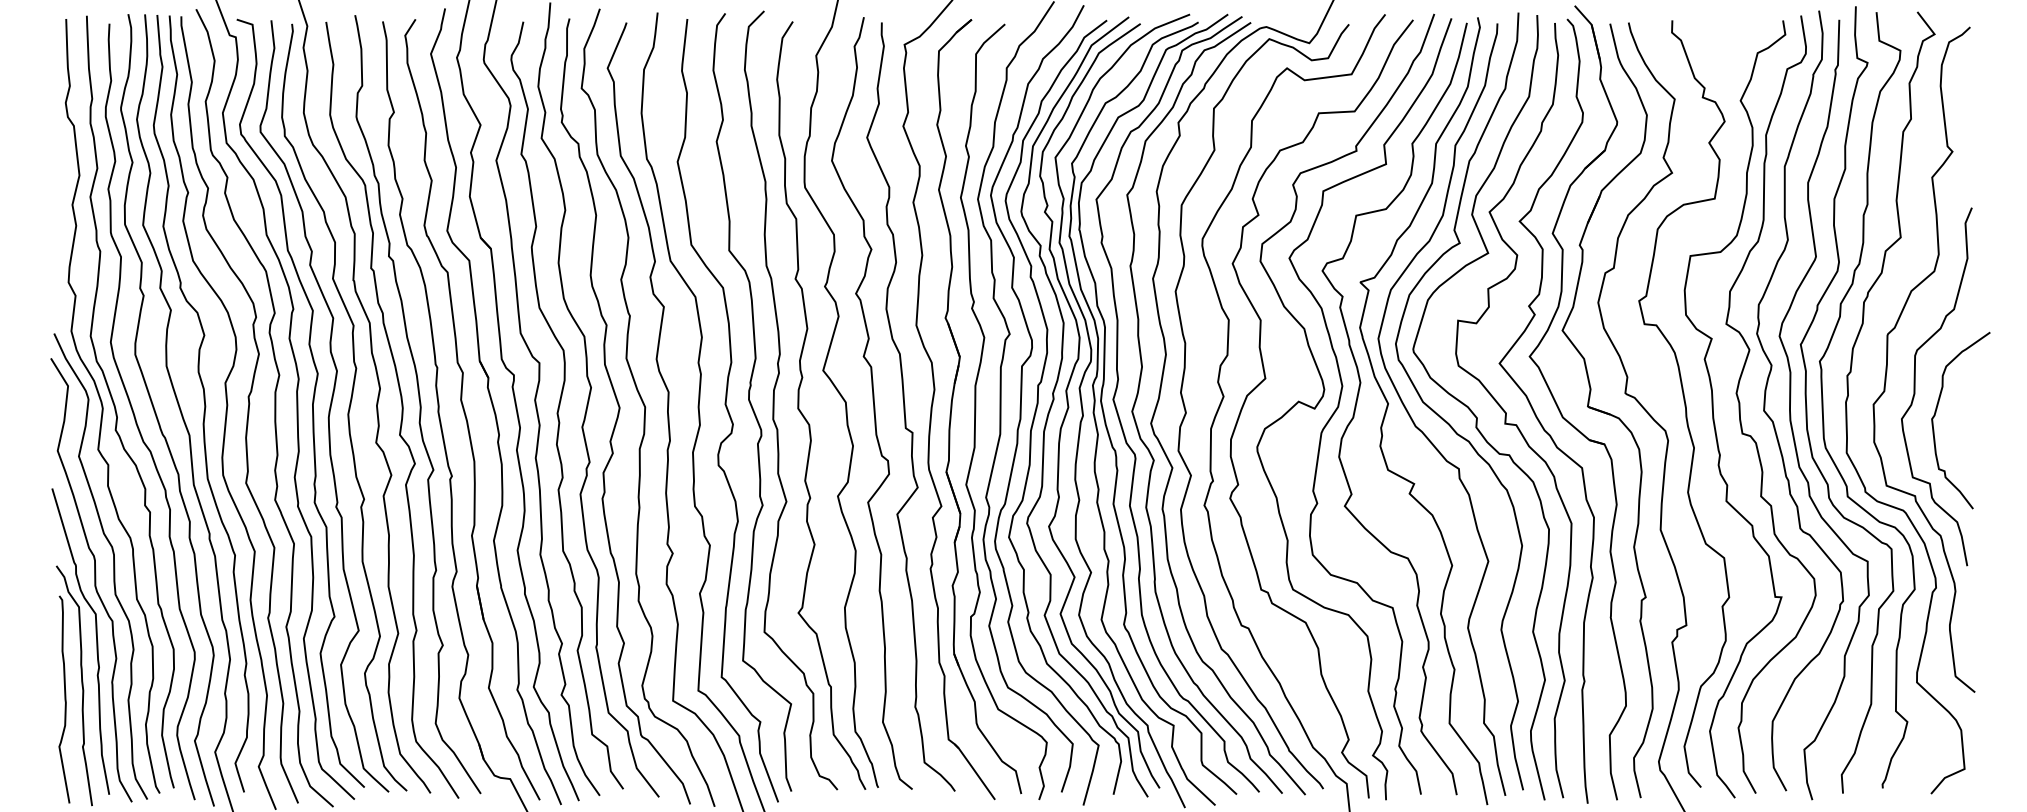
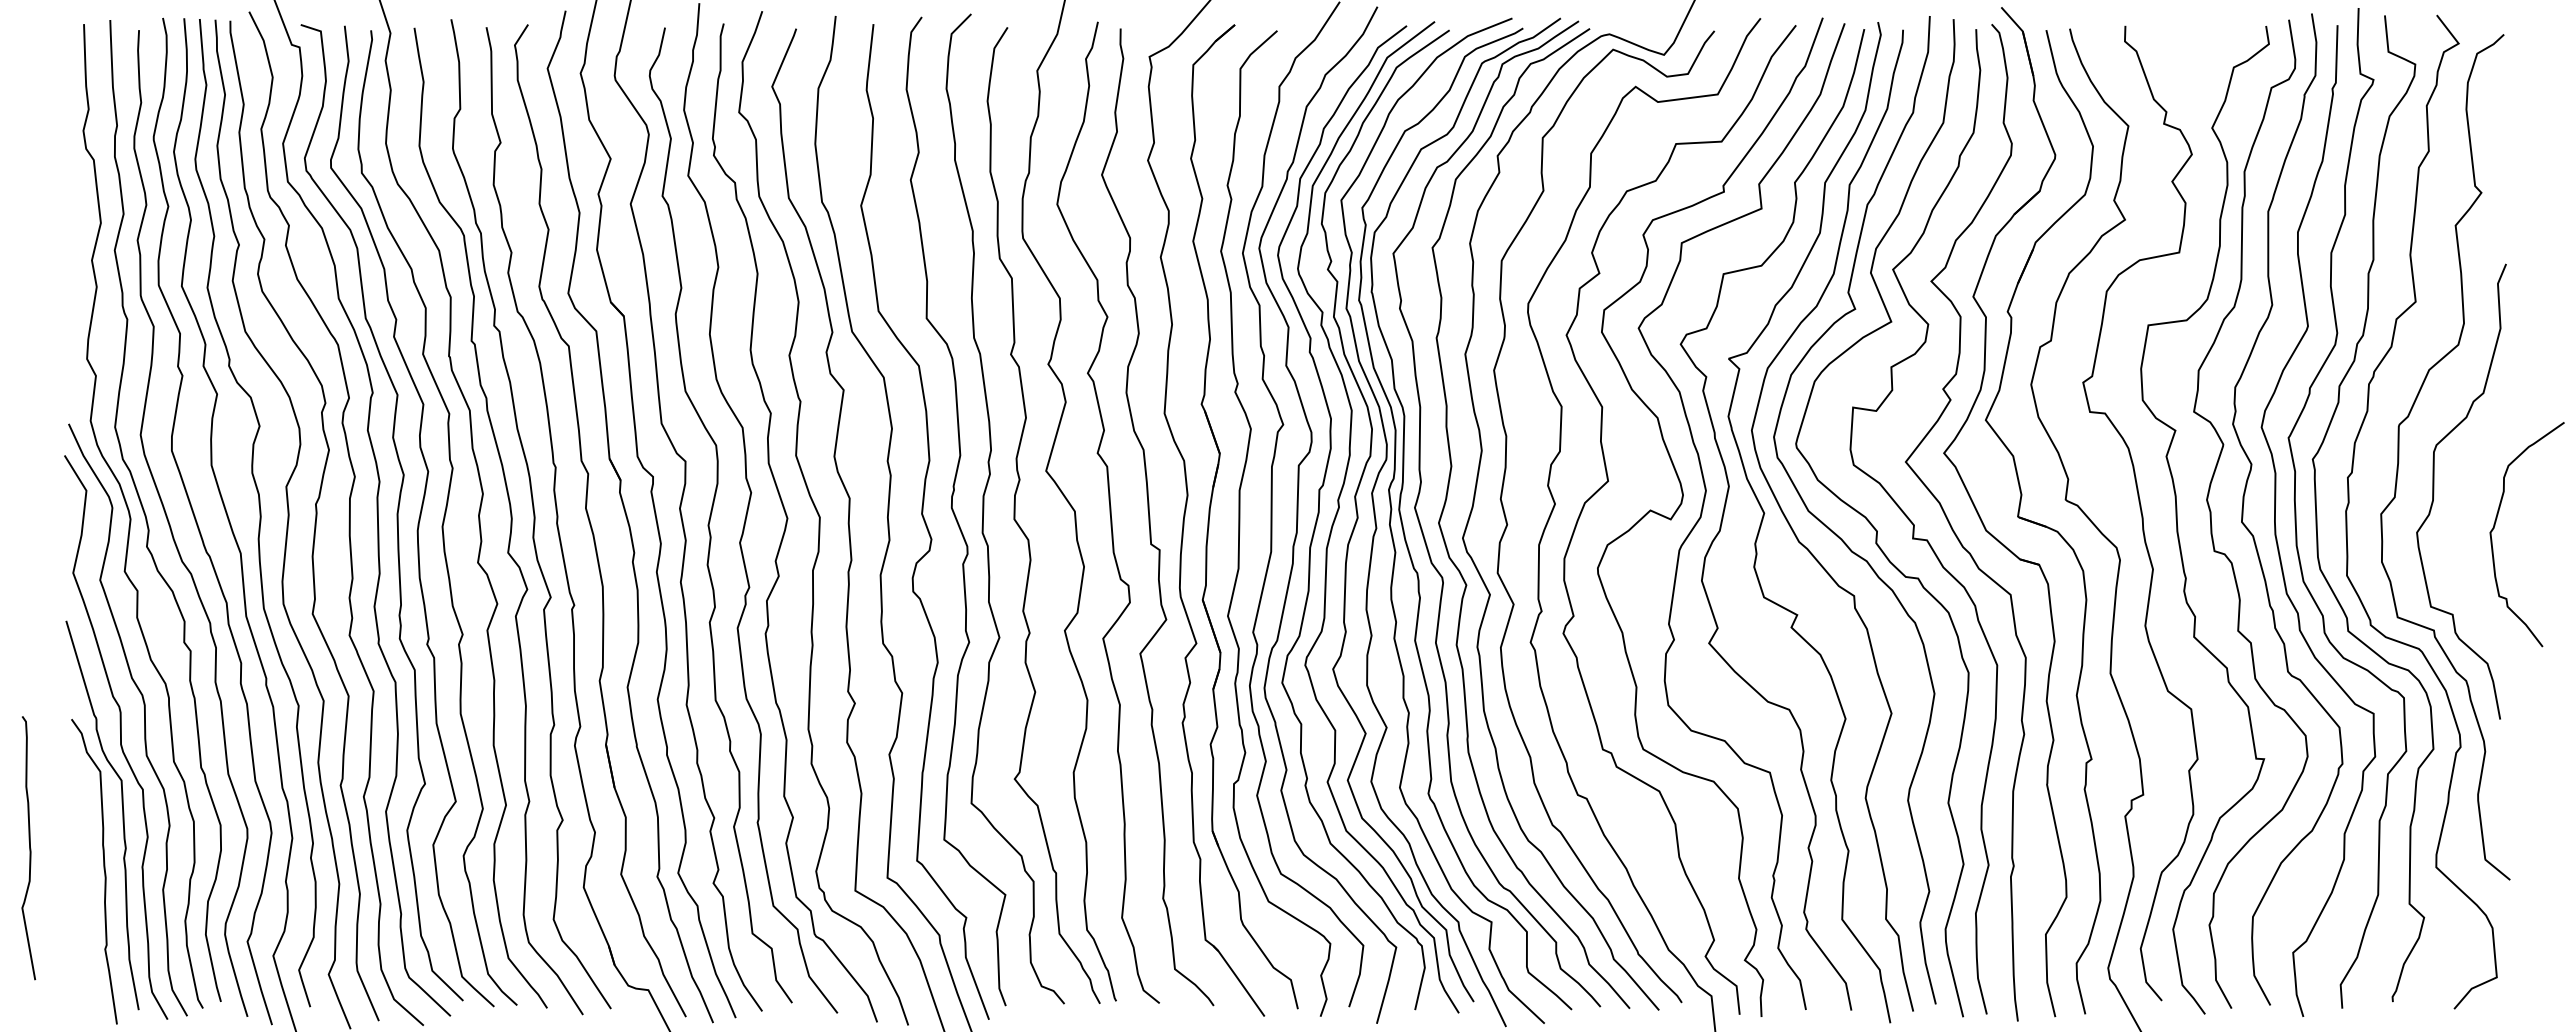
curve: (1936, 413) -> (2495, 525), moved
curve: (65, 699) -> (29, 848), moved

